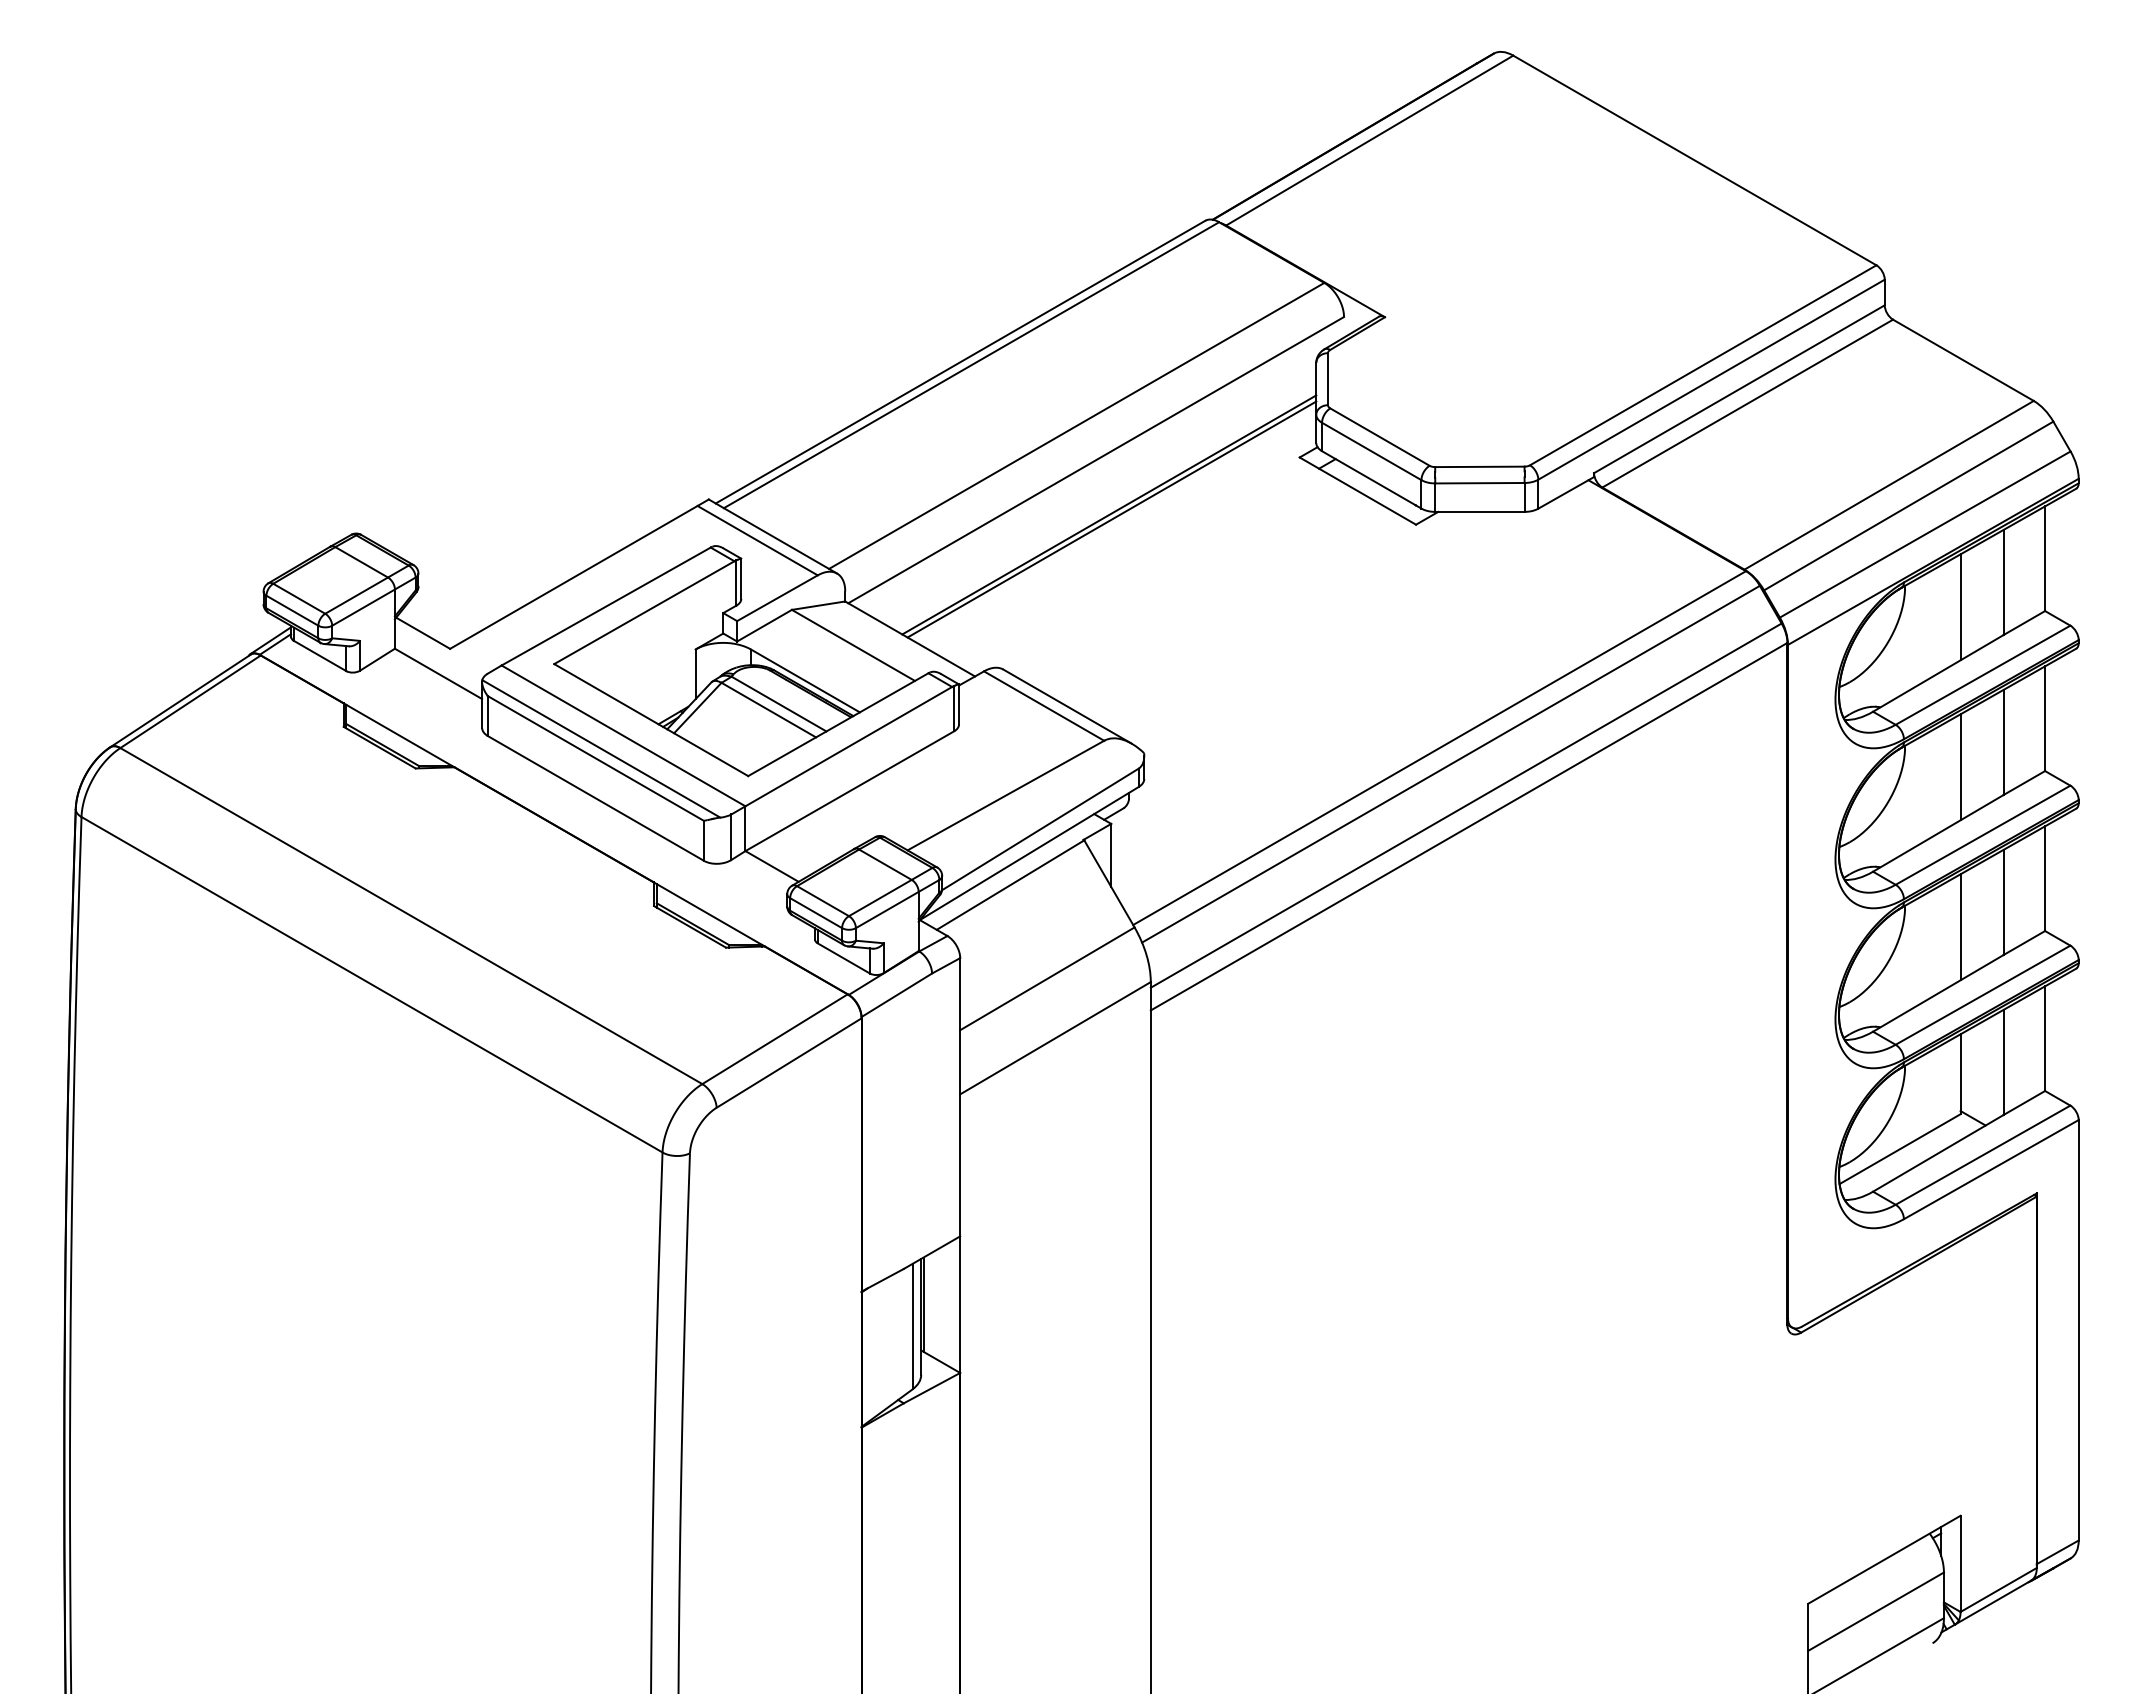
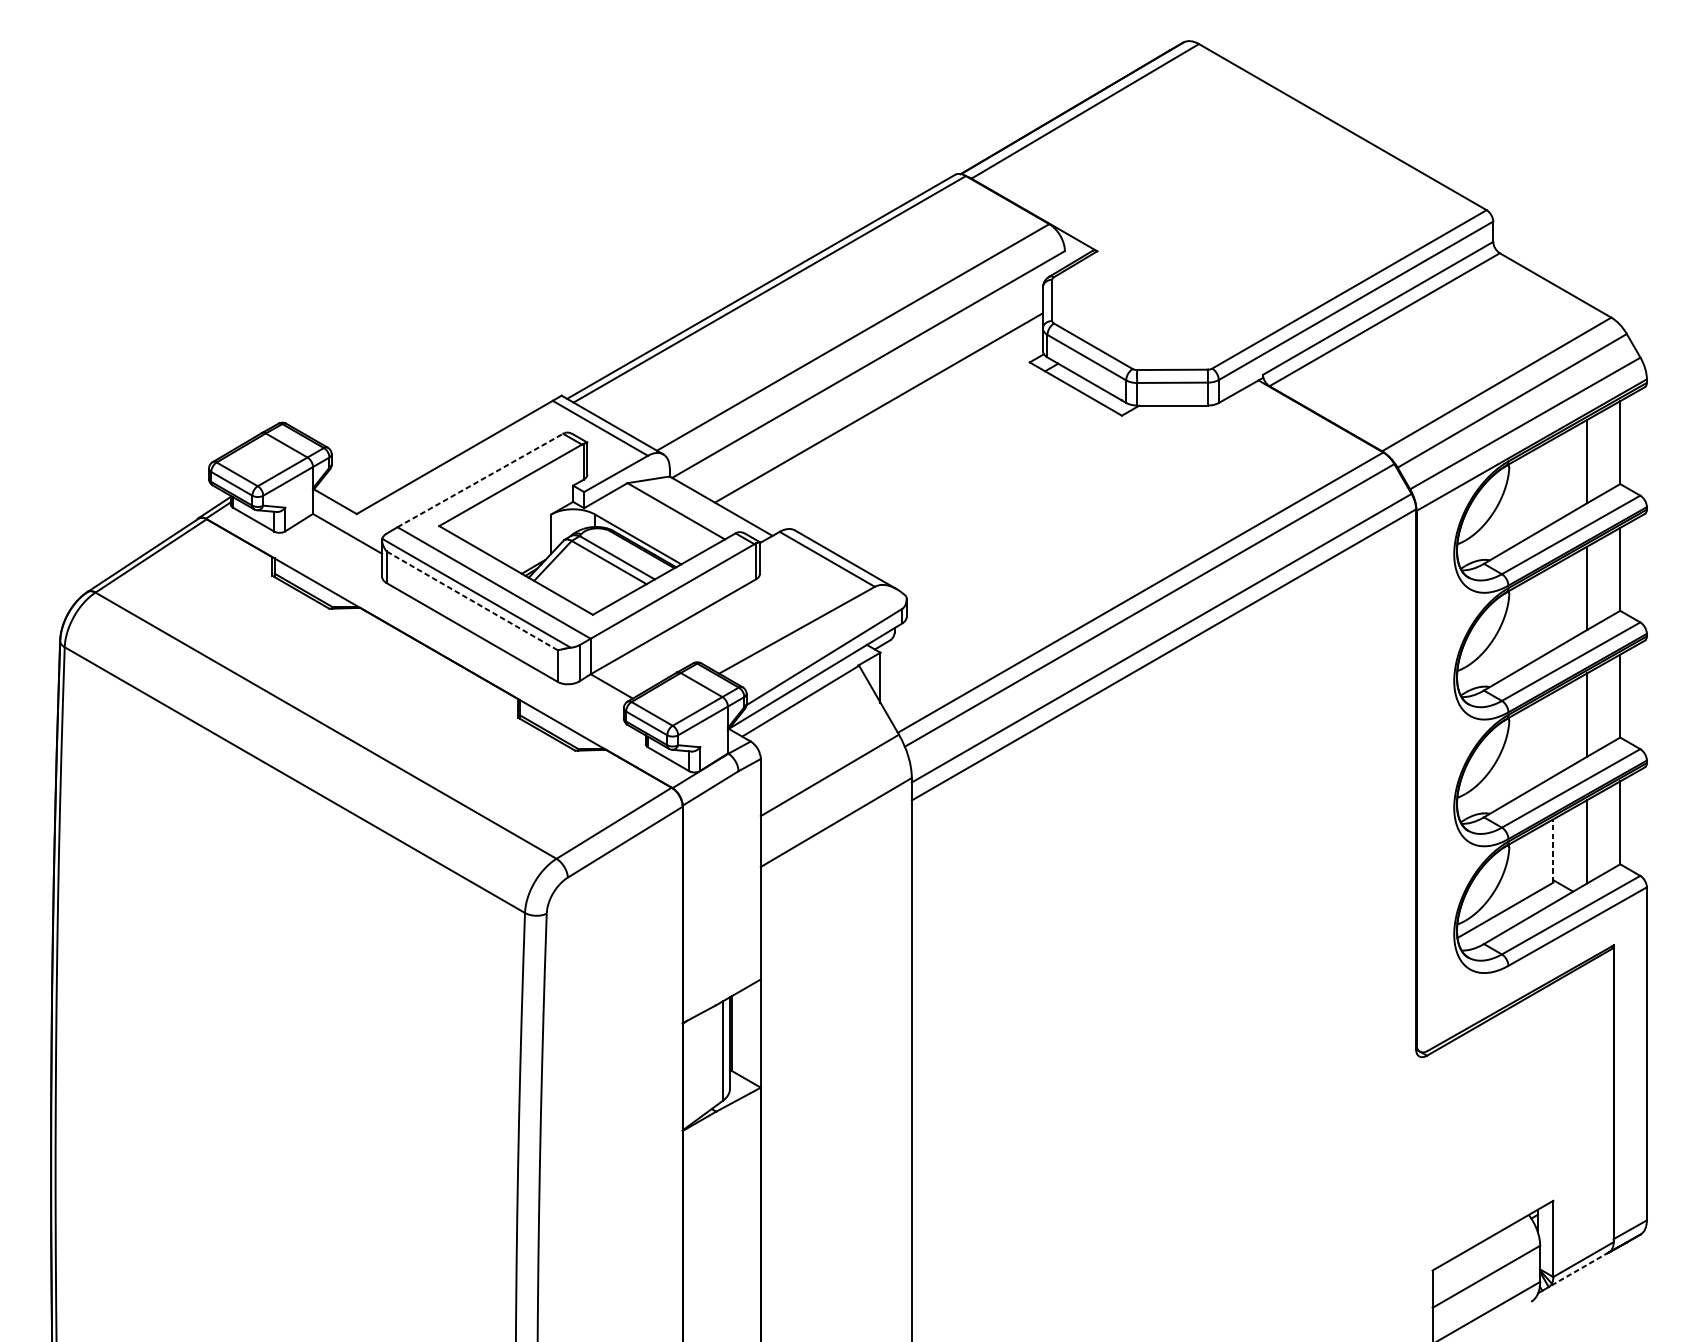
line: (1111, 519) -> (880, 411), removed
line: (606, 606) -> (480, 480), solid -> dashed
line: (1960, 607) -> (1553, 481), removed
line: (595, 758) -> (471, 600), solid -> dashed
line: (1960, 767) -> (1553, 608), removed
line: (1960, 927) -> (1553, 734), removed
line: (1960, 1074) -> (1553, 851), solid -> dashed
line: (1992, 1602) -> (1578, 1269), solid -> dashed

